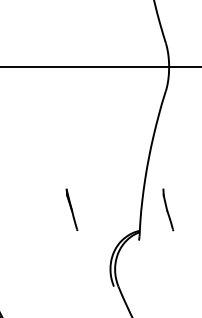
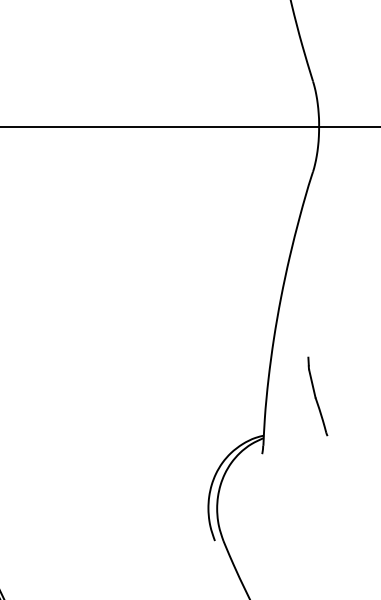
line: (71, 209) -> (134, 395), removed

